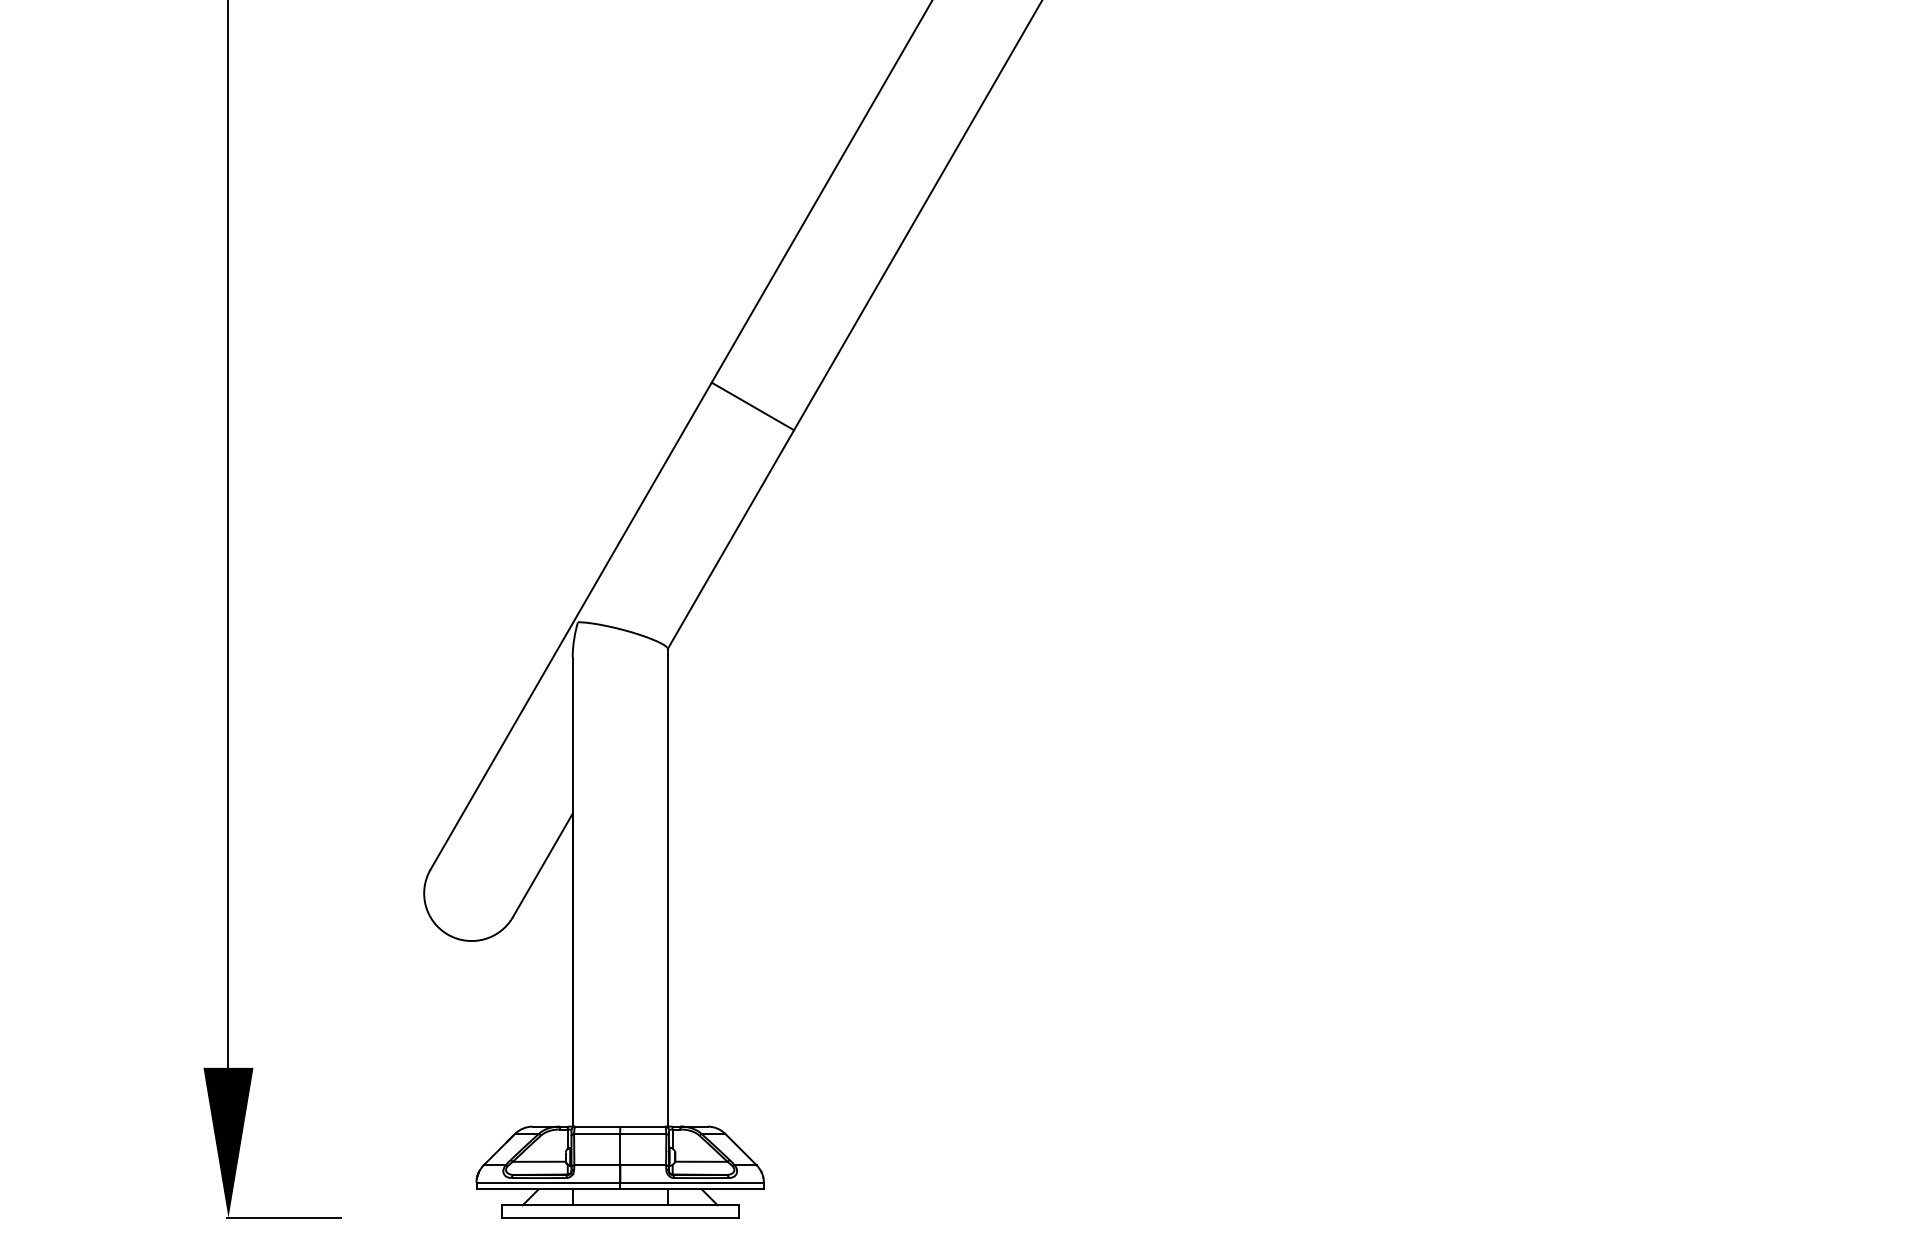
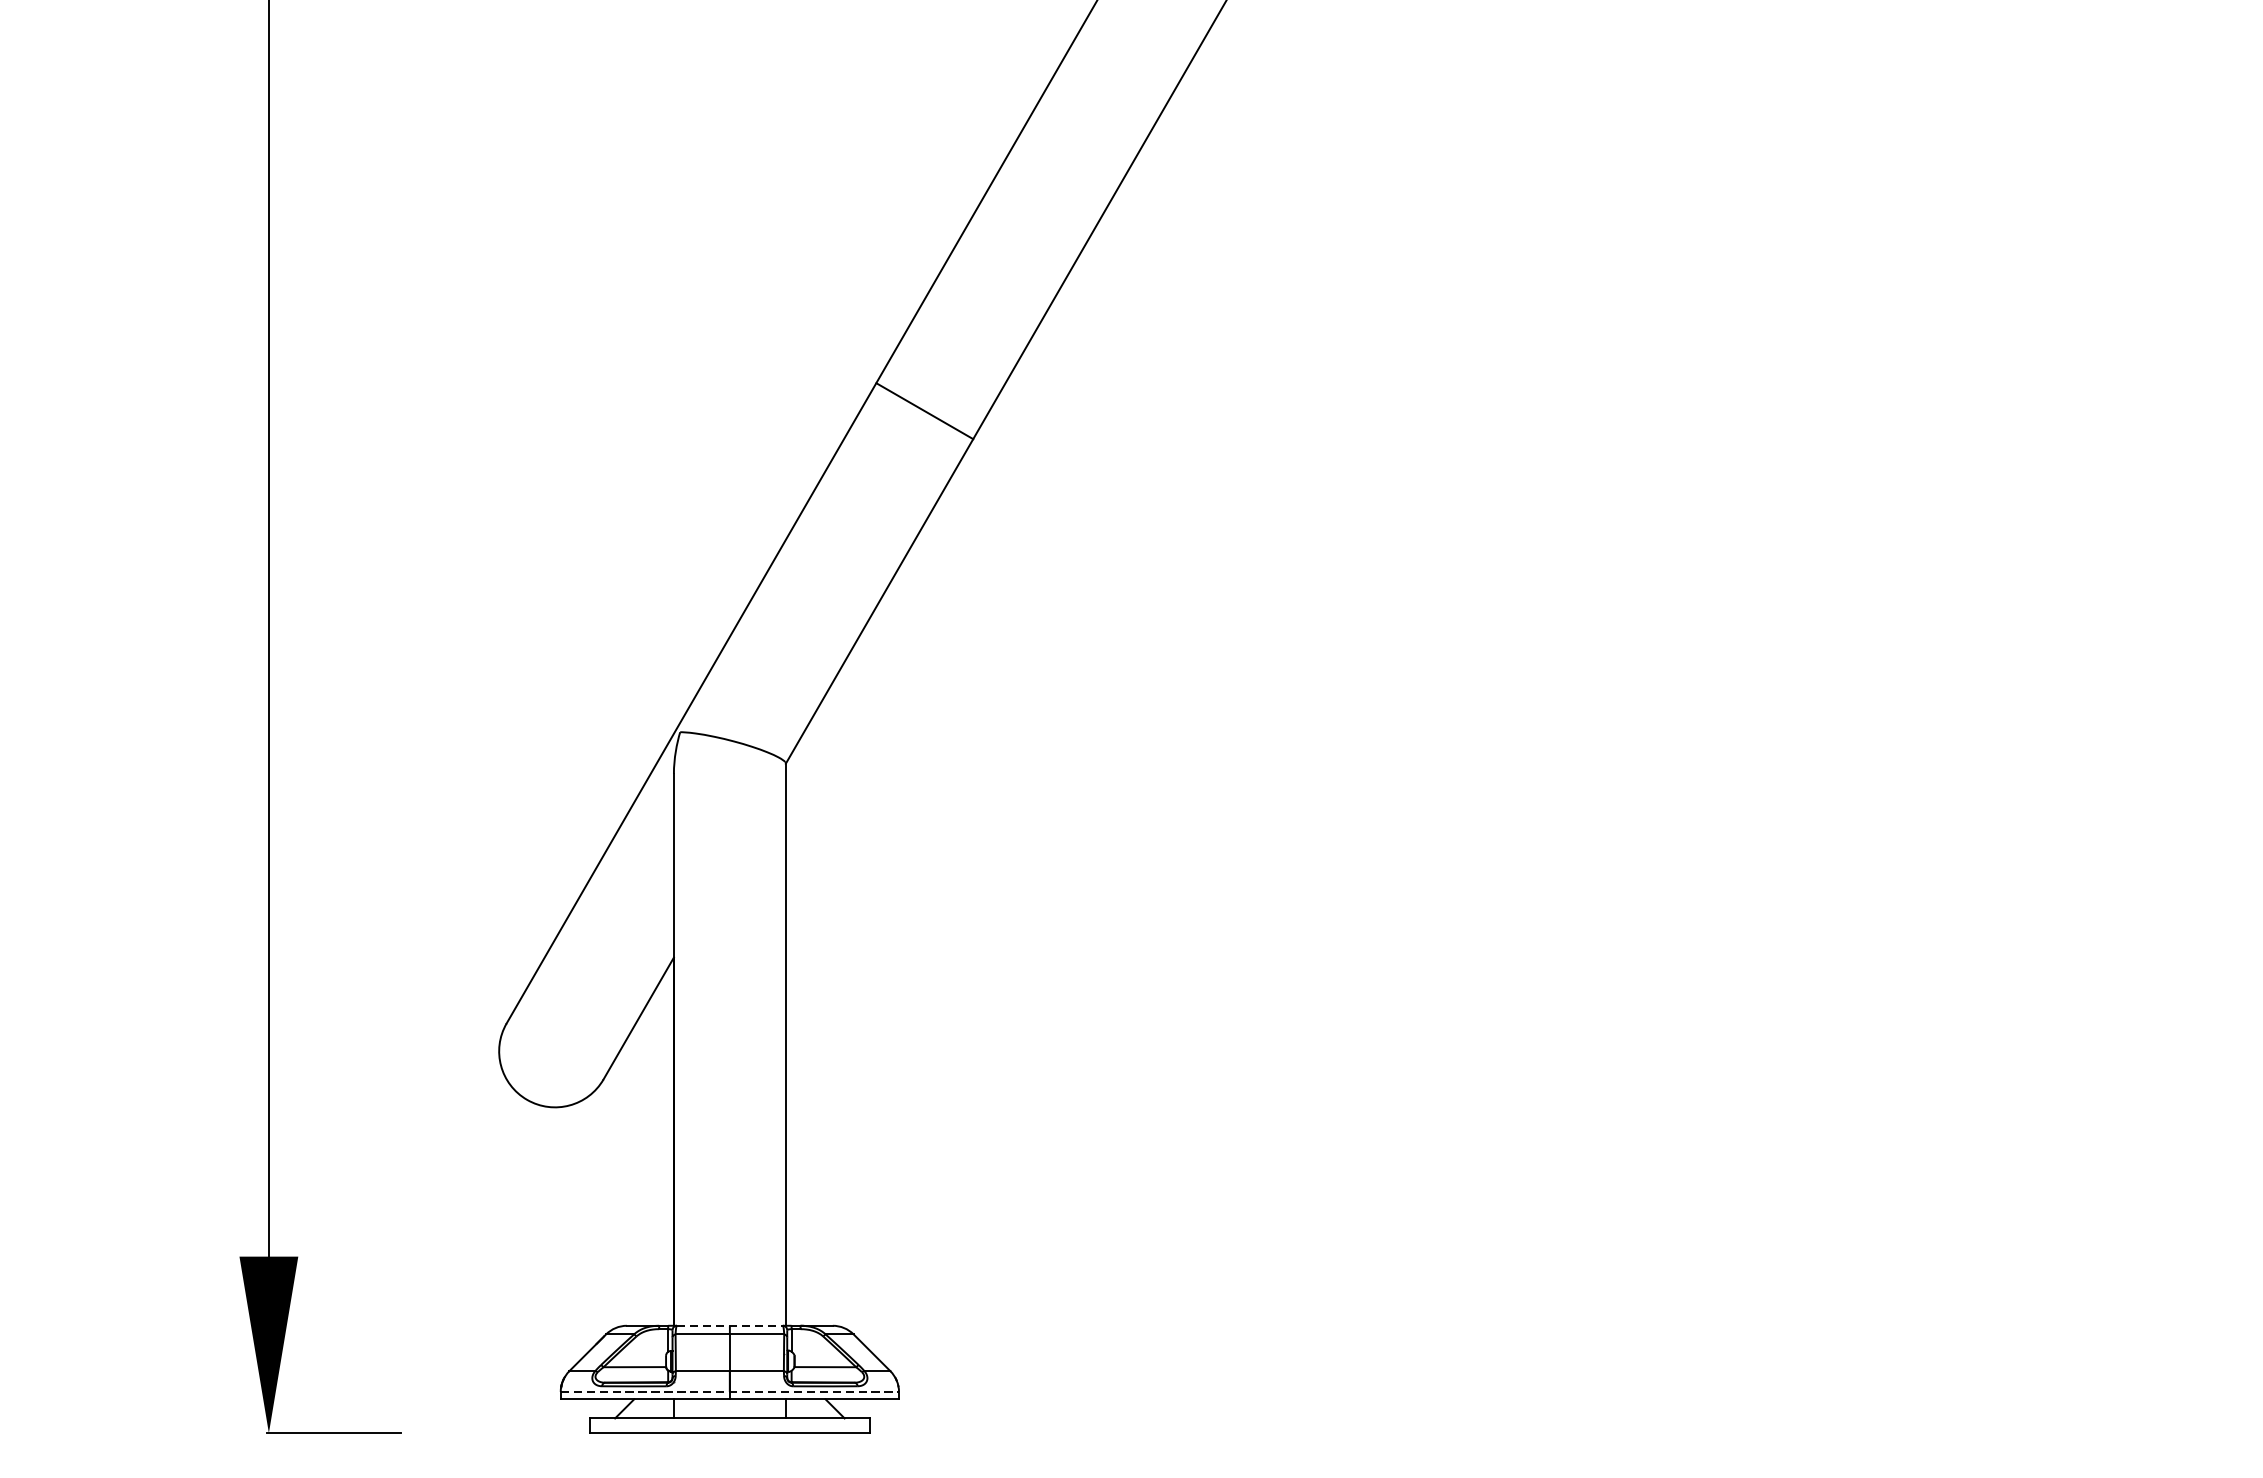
line: (752, 406) -> (924, 411), moved
line: (620, 1126) -> (730, 1325), solid -> dashed
line: (620, 1182) -> (730, 1391), solid -> dashed

